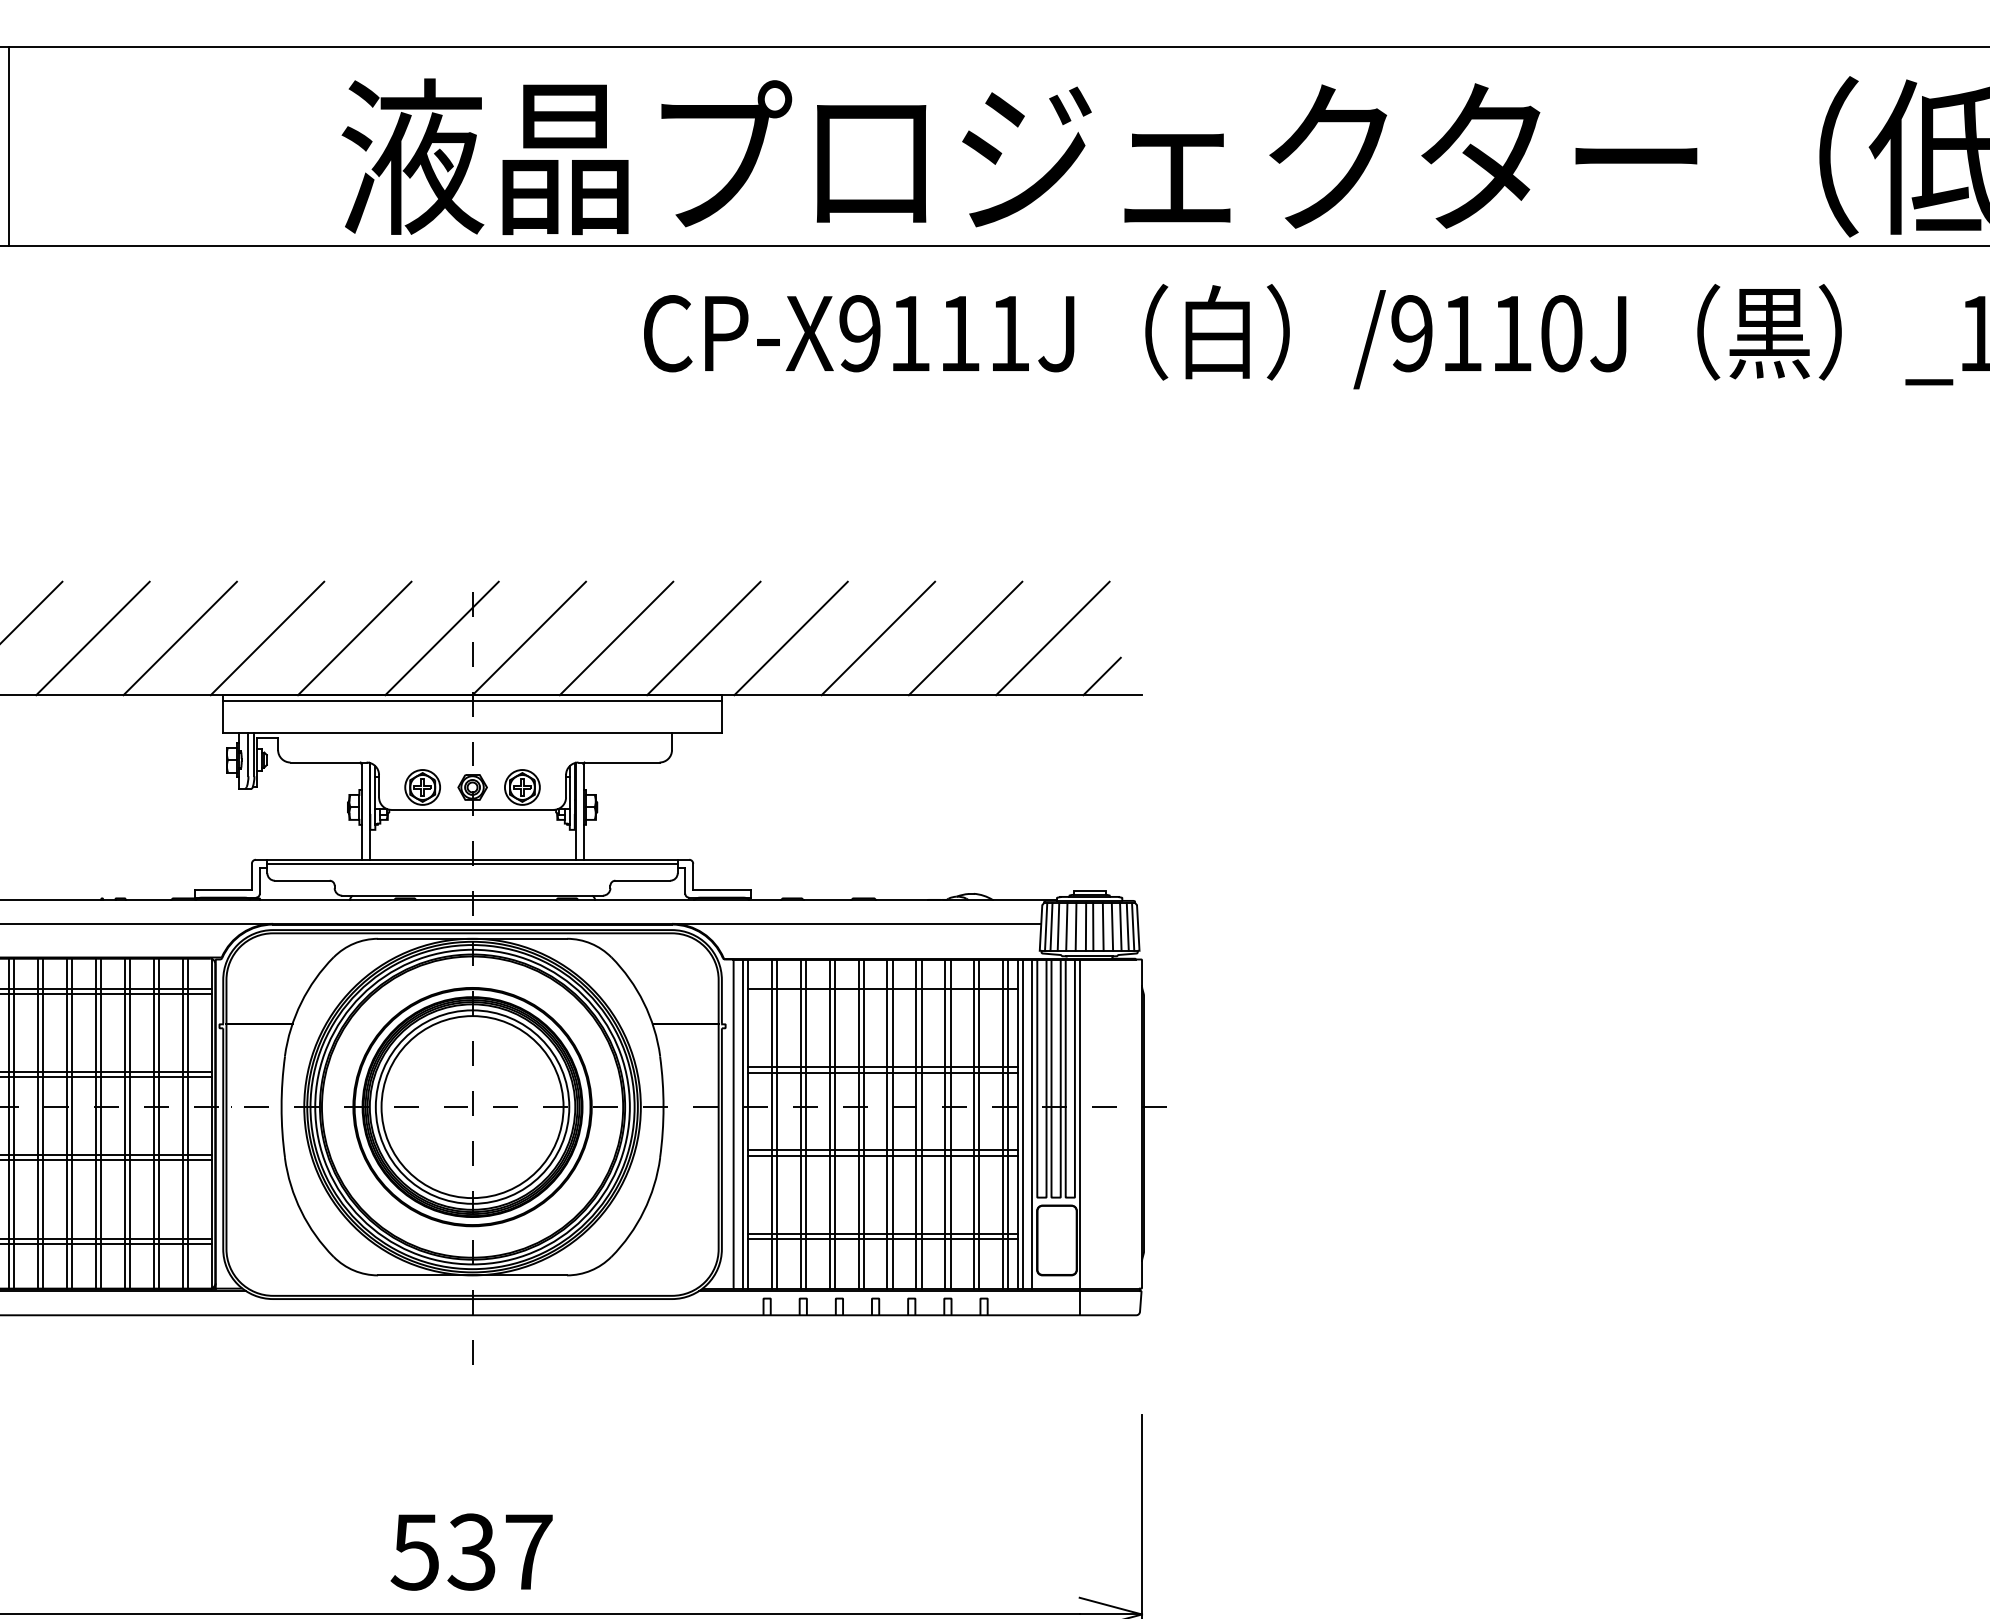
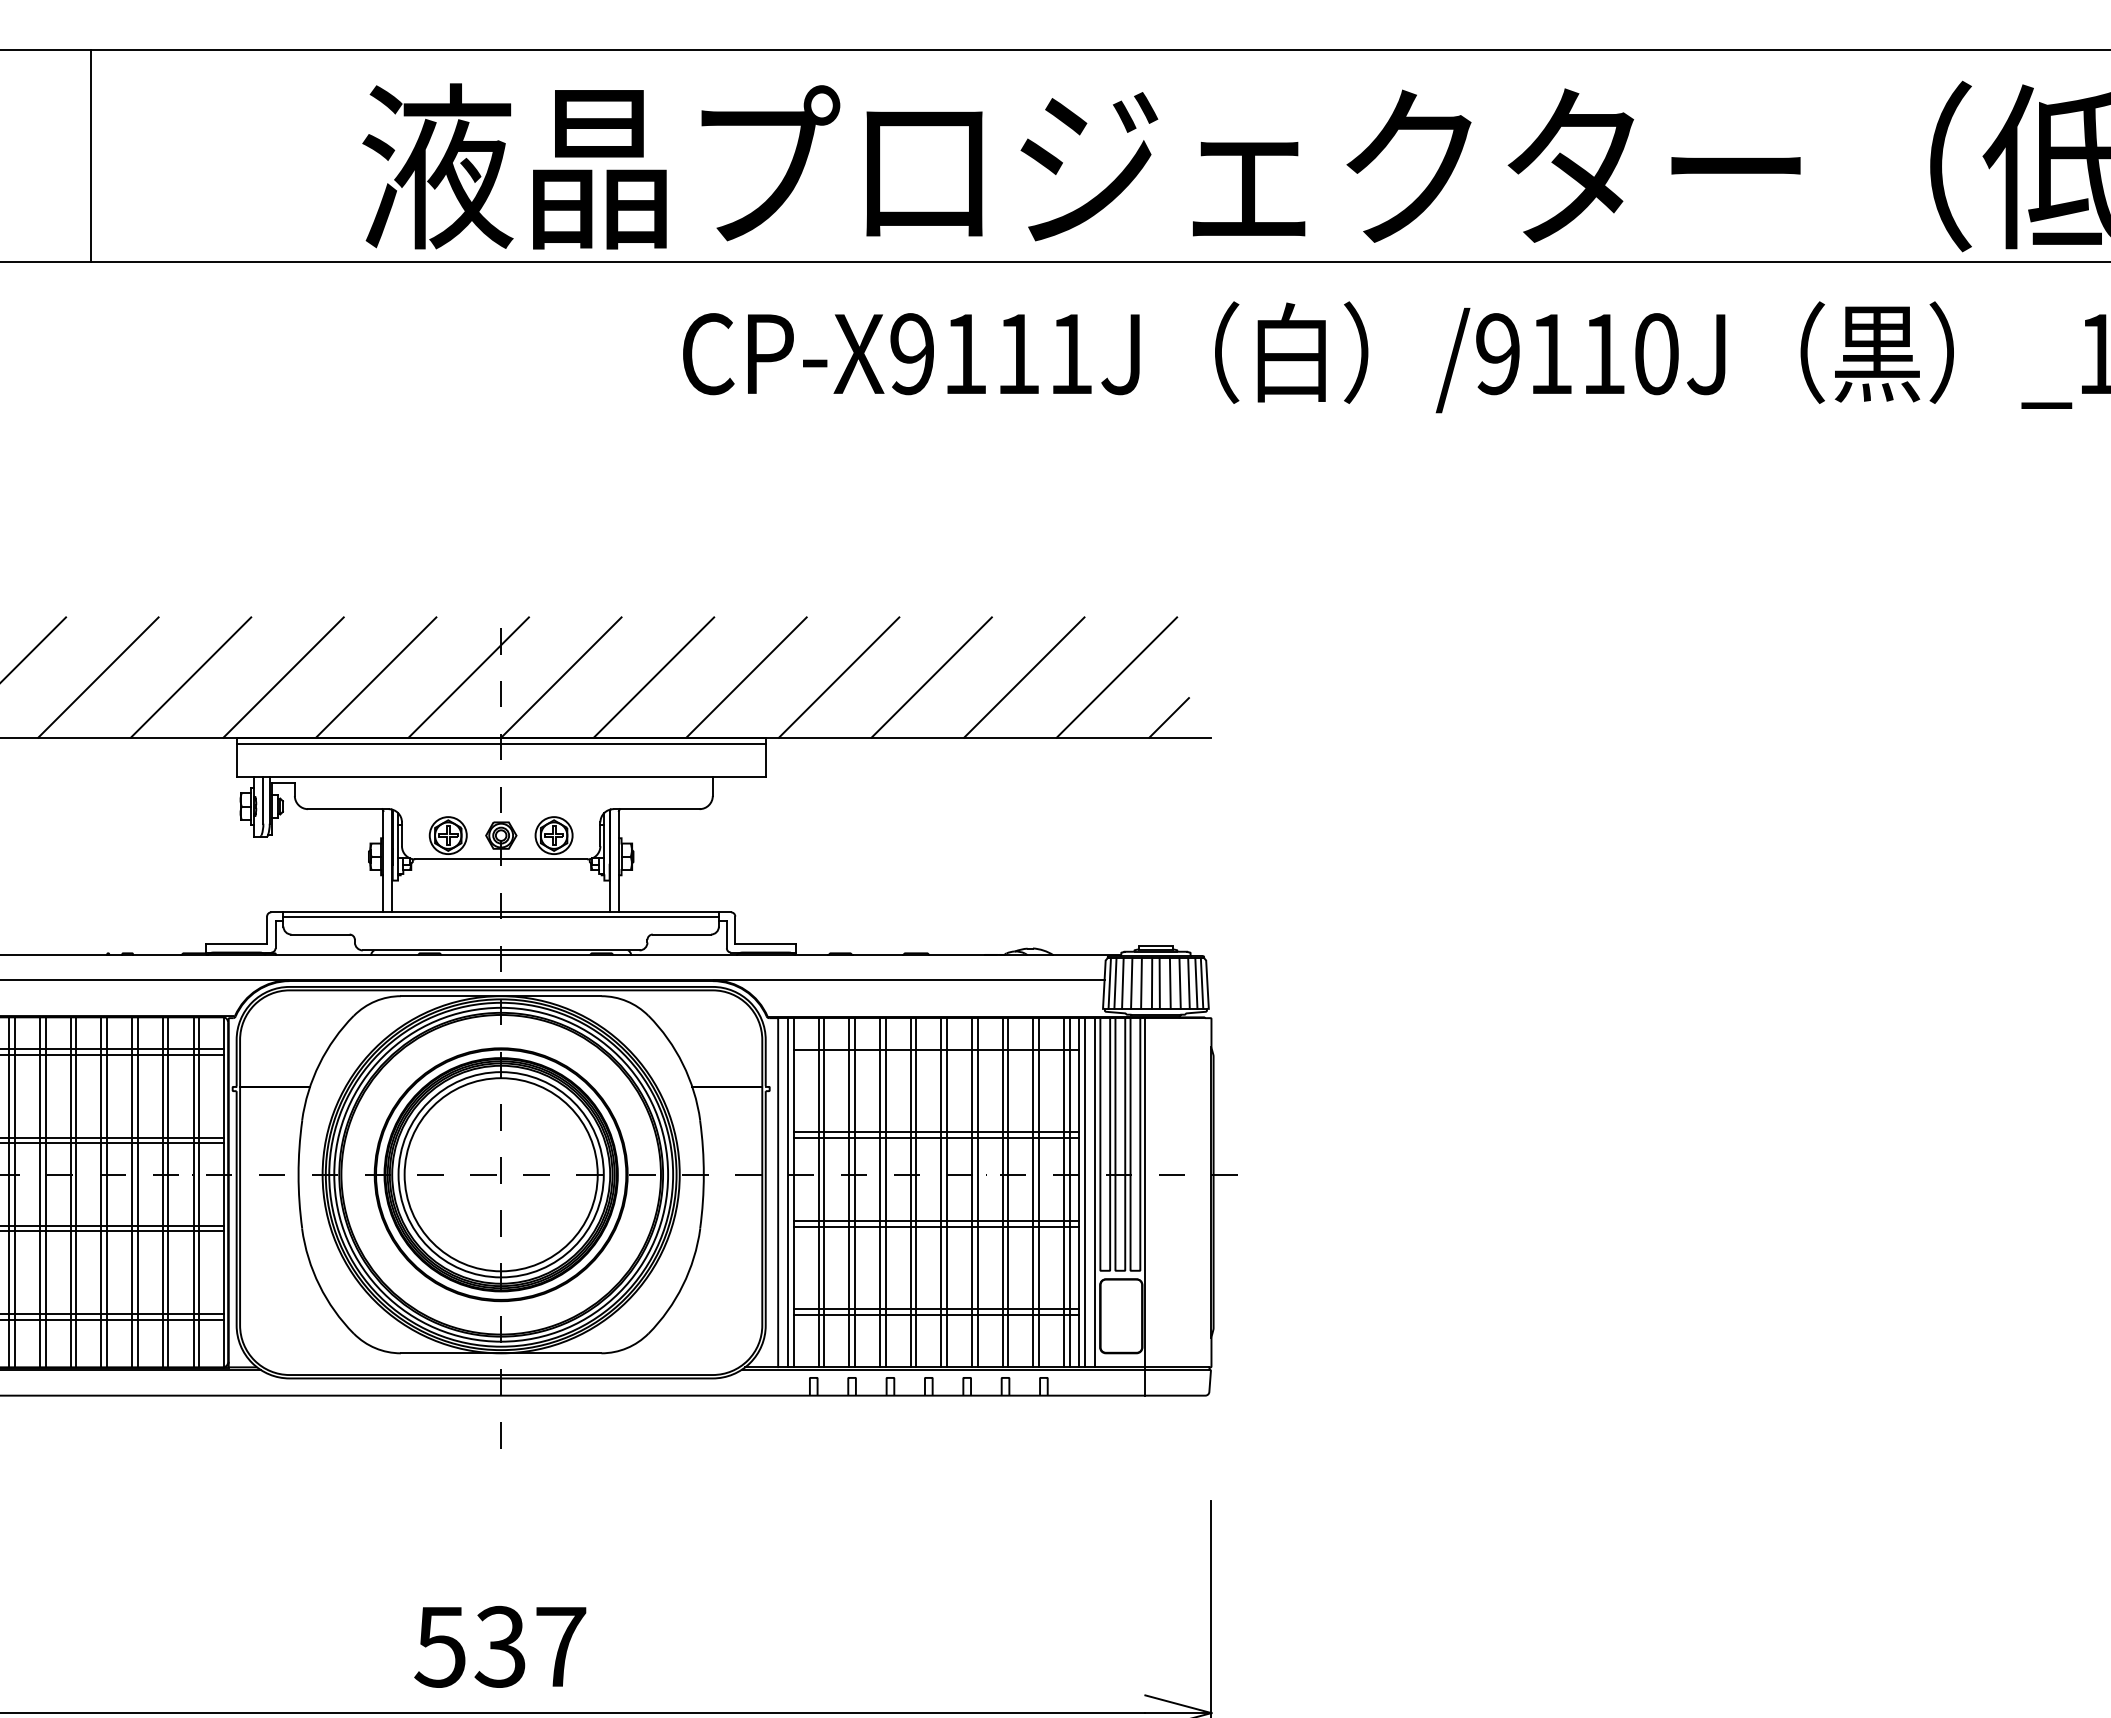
line: (9, 146) -> (91, 155), moved

